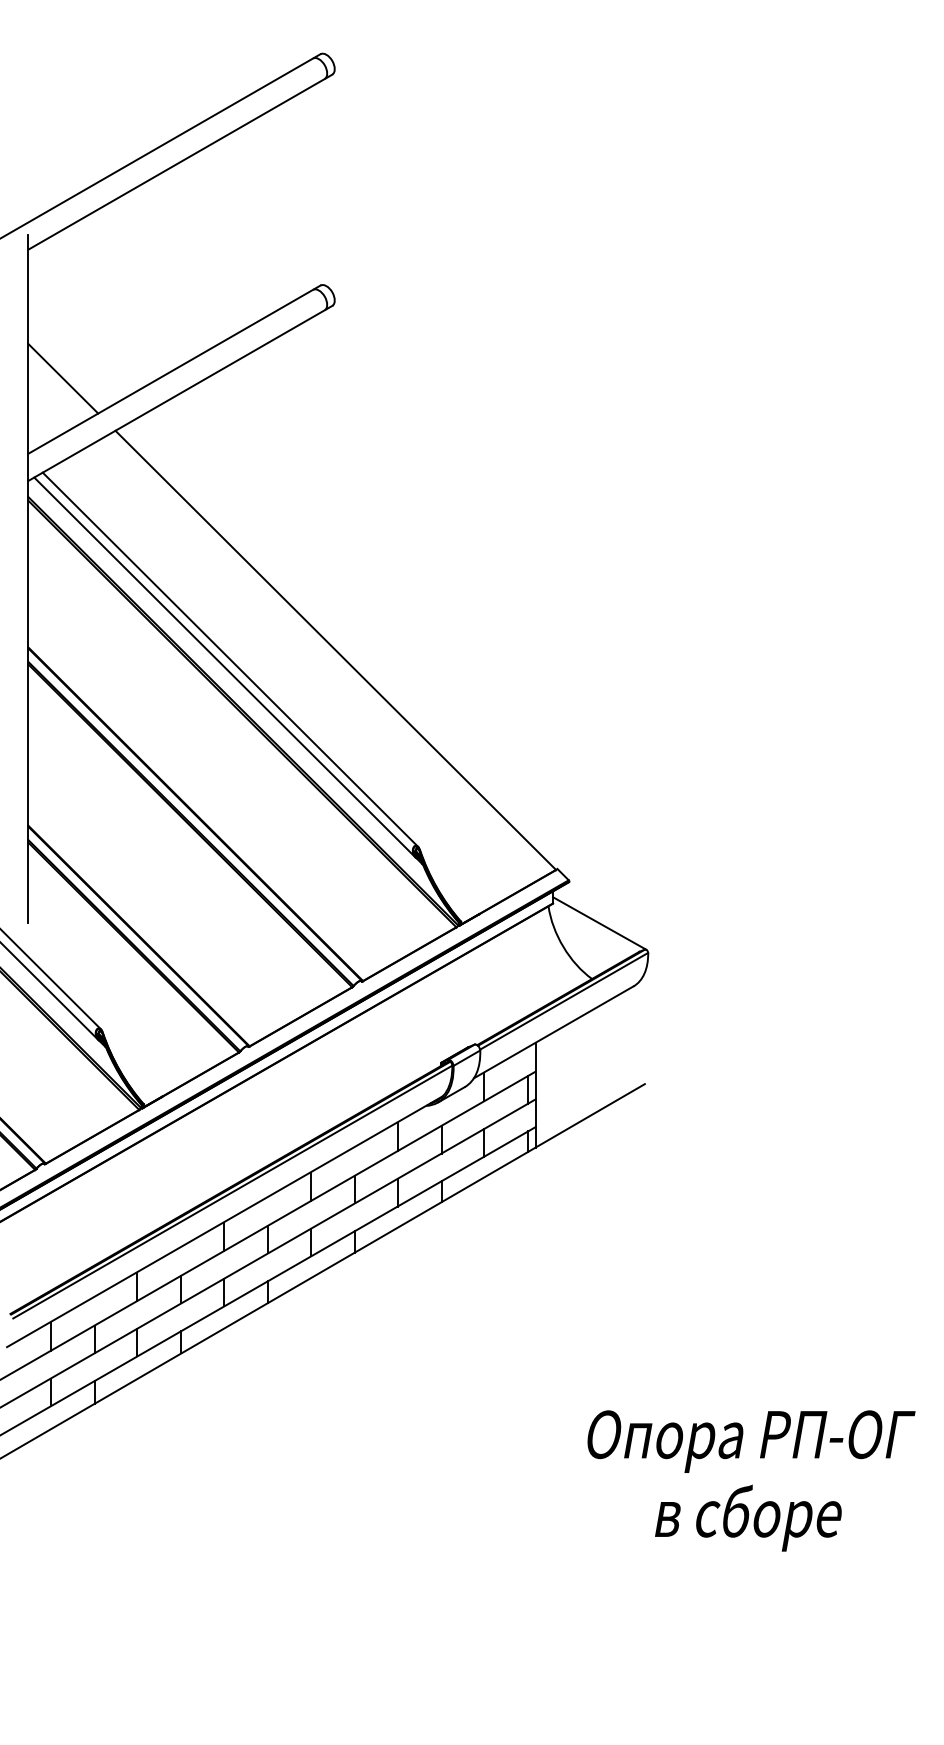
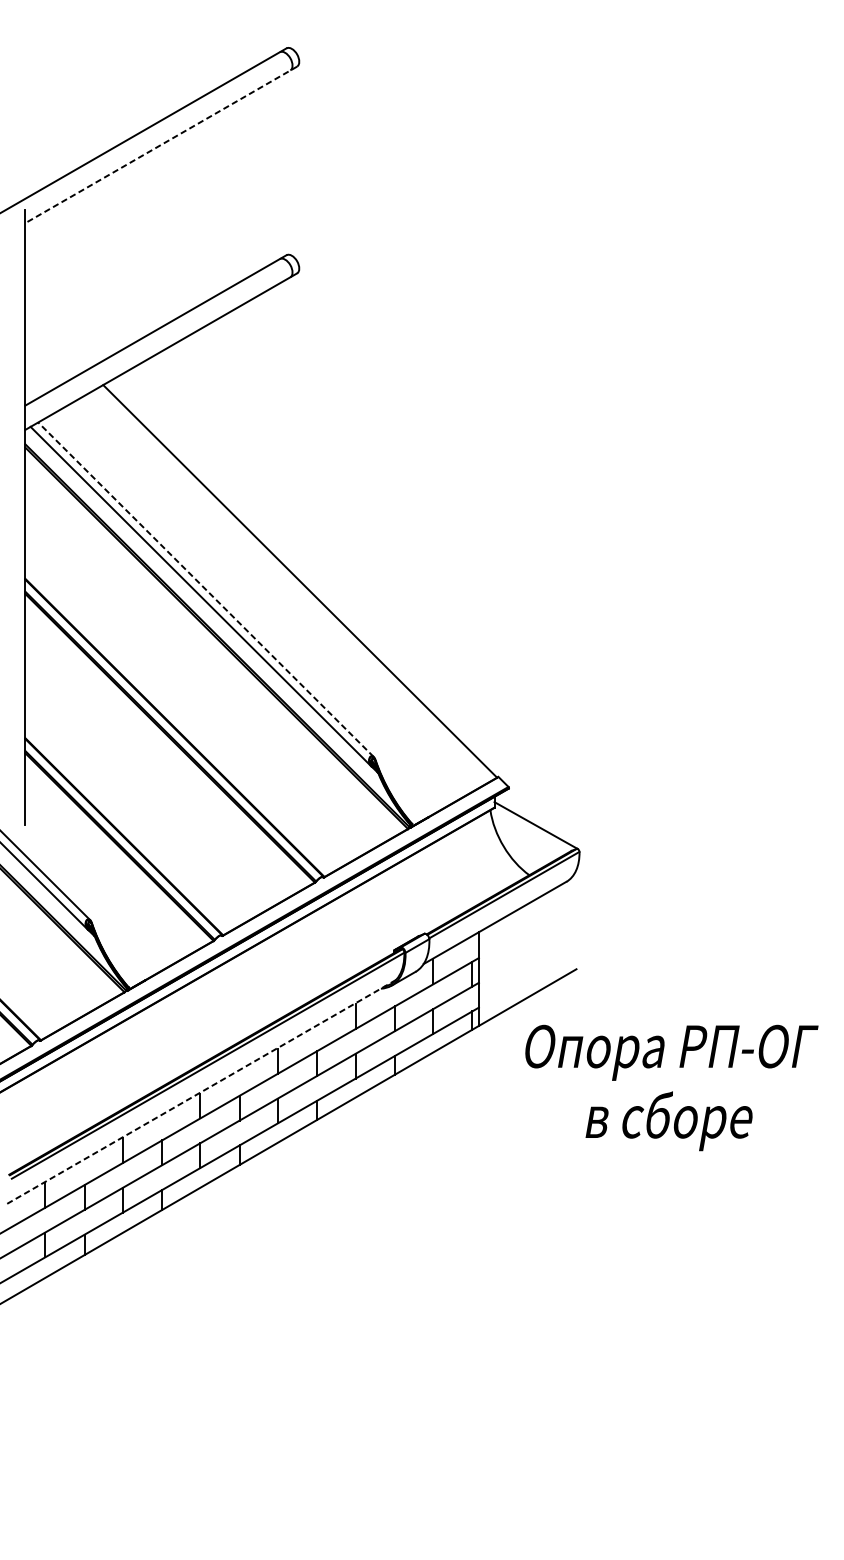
line: (179, 162) -> (160, 145), solid -> dashed
line: (63, 378) -> (56, 338), removed
line: (230, 659) -> (206, 589), solid -> dashed
line: (225, 1221) -> (201, 1092), solid -> dashed
text: (751, 1480) -> (671, 1087), moved

